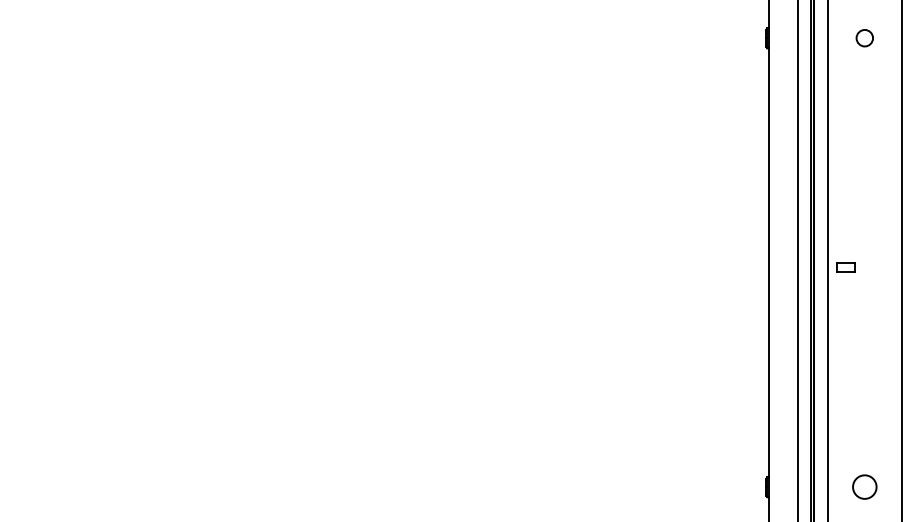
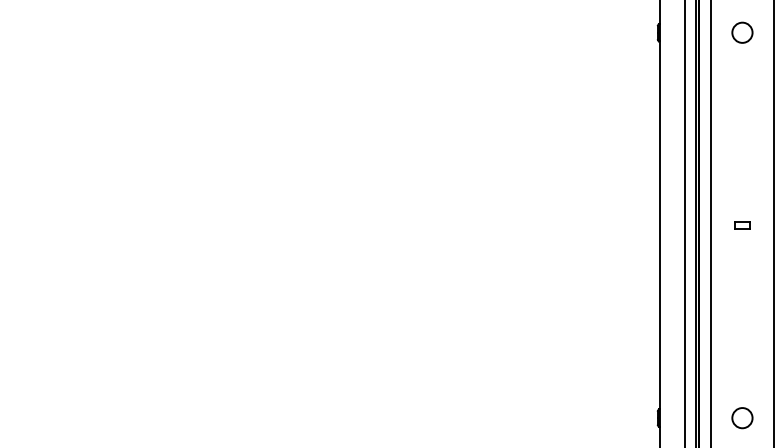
circle: (864, 37) -> (742, 32), size x1.43
part: (846, 267) -> (742, 225), moved

